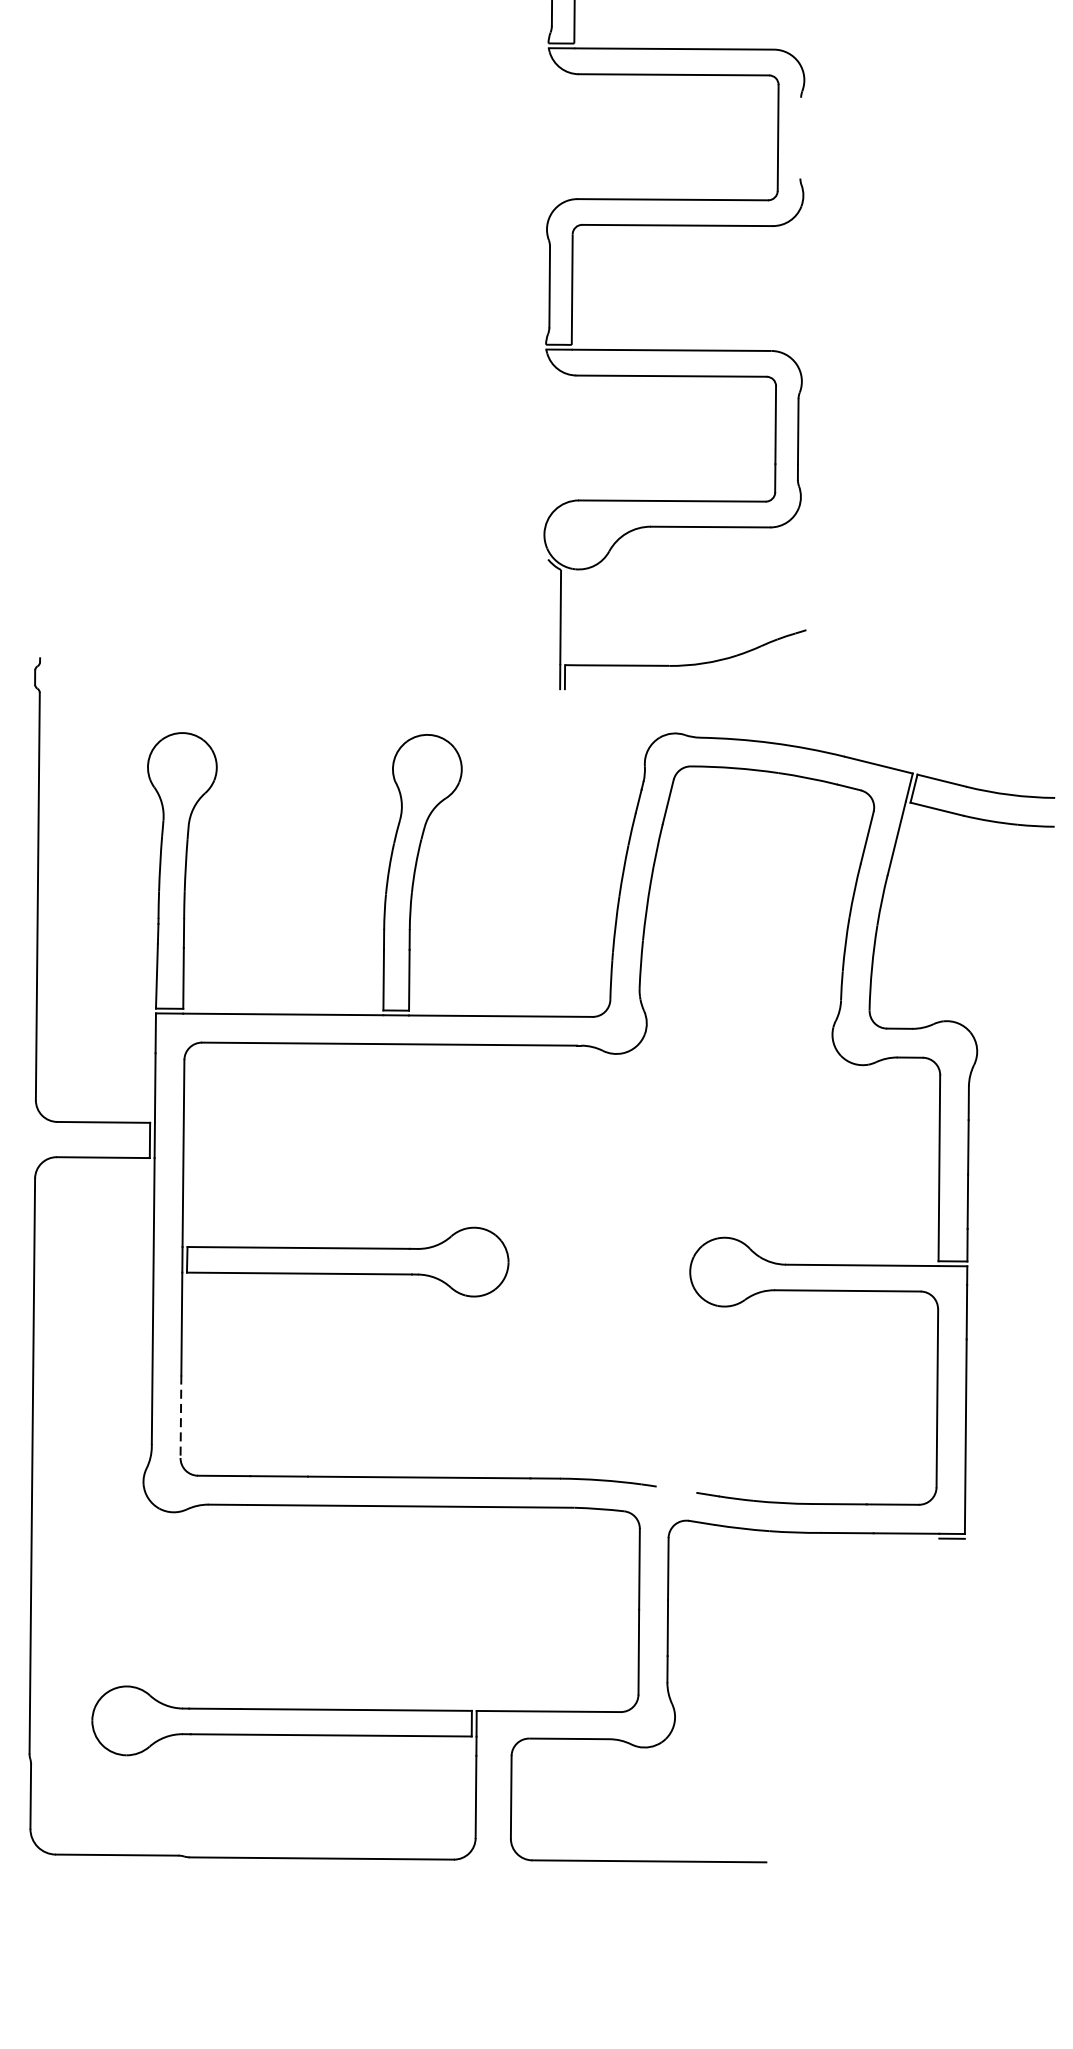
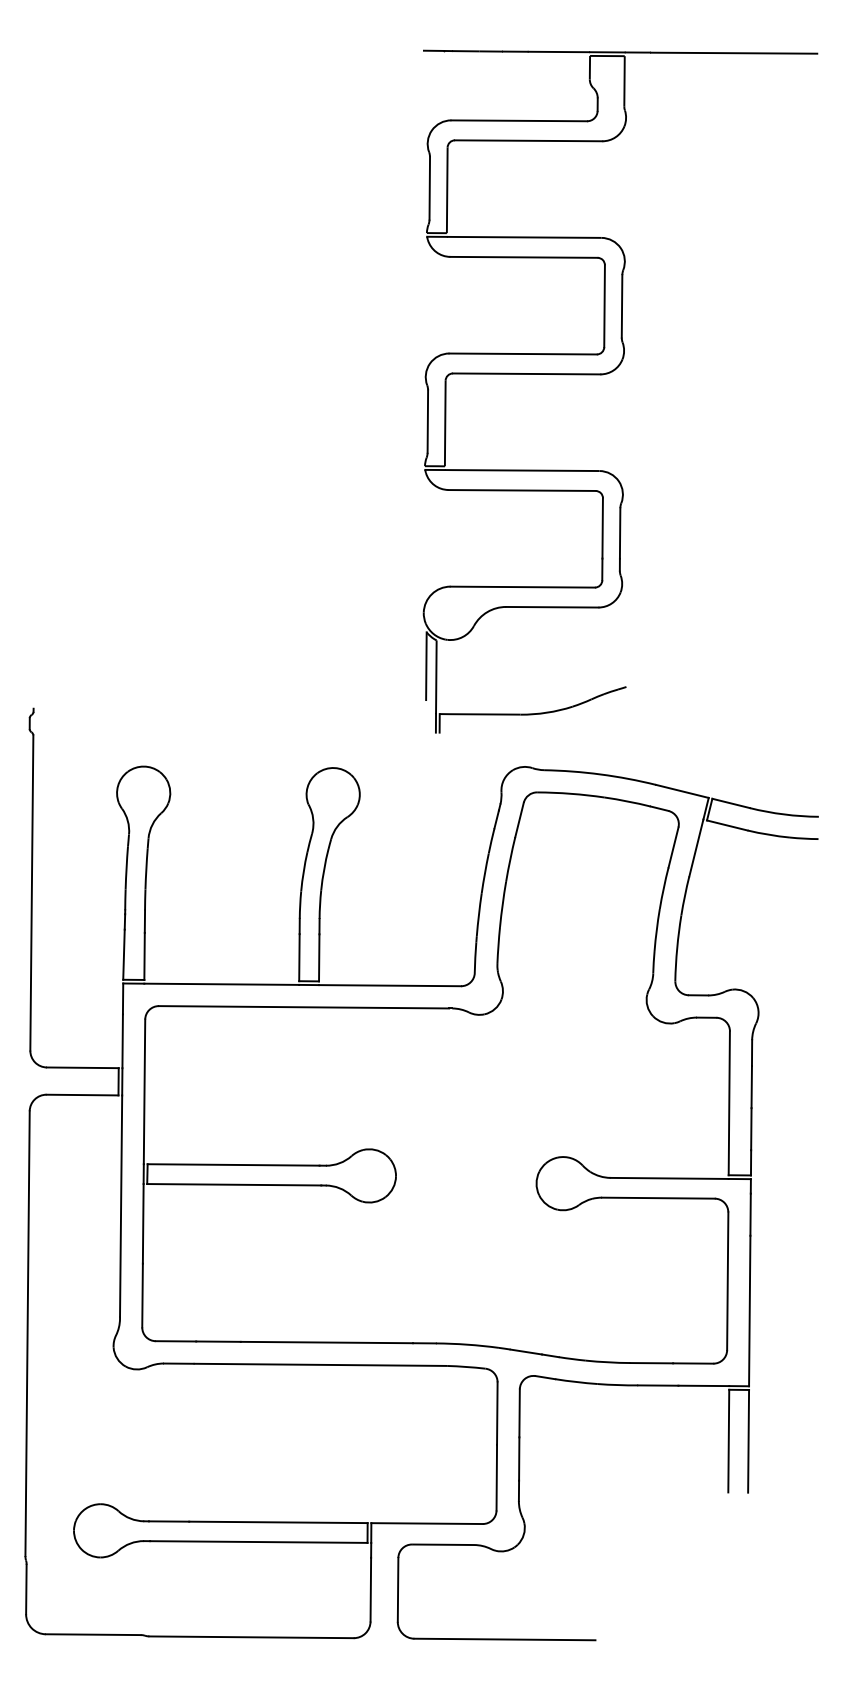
line: (800, 138) -> (621, 306), added
line: (547, 603) -> (426, 666), added
line: (180, 1416) -> (142, 1295), dashed -> solid
line: (677, 1489) -> (526, 1351), added
line: (938, 1604) -> (728, 1440), added
line: (964, 1604) -> (748, 1440), added

